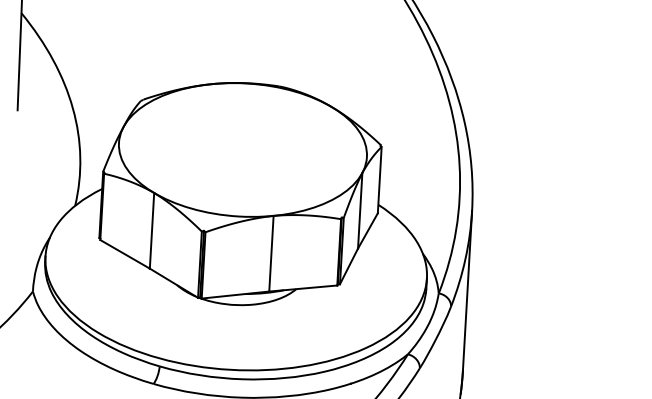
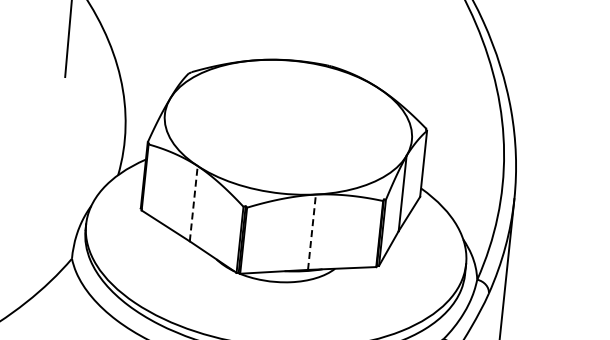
line: (152, 230) -> (194, 203), solid -> dashed
line: (271, 253) -> (312, 232), solid -> dashed

